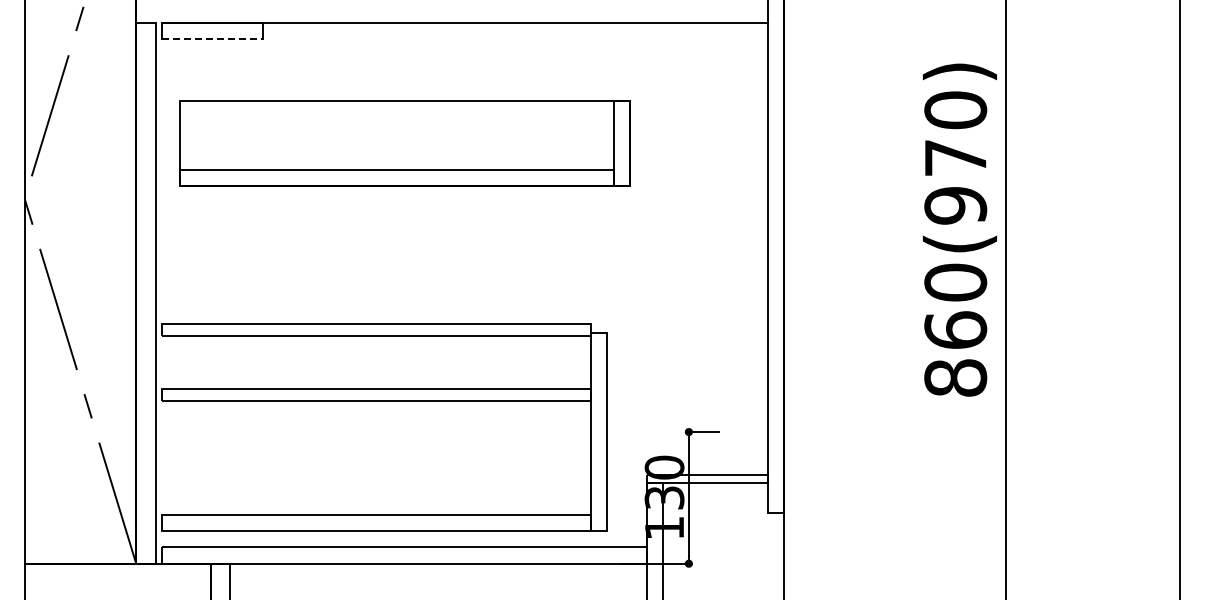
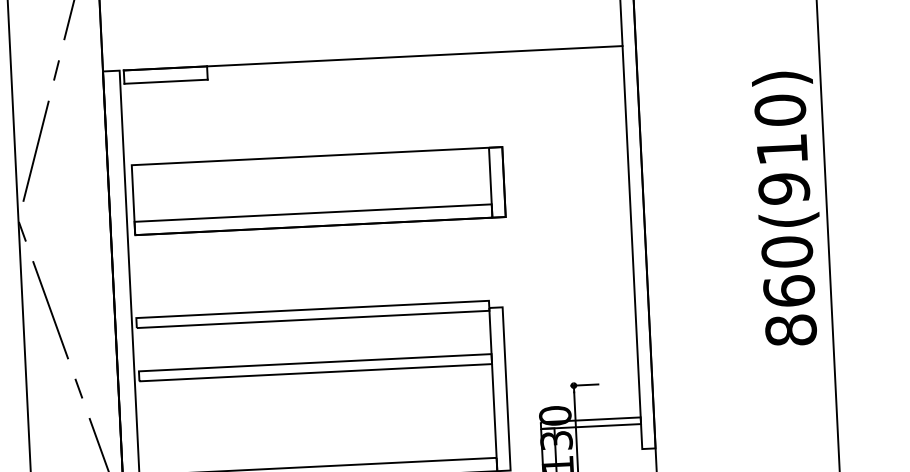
line: (212, 39) -> (166, 82), dashed -> solid
part: (404, 143) -> (318, 190), moved
text: (955, 157) -> (782, 149), 860(970) -> 860(910)

